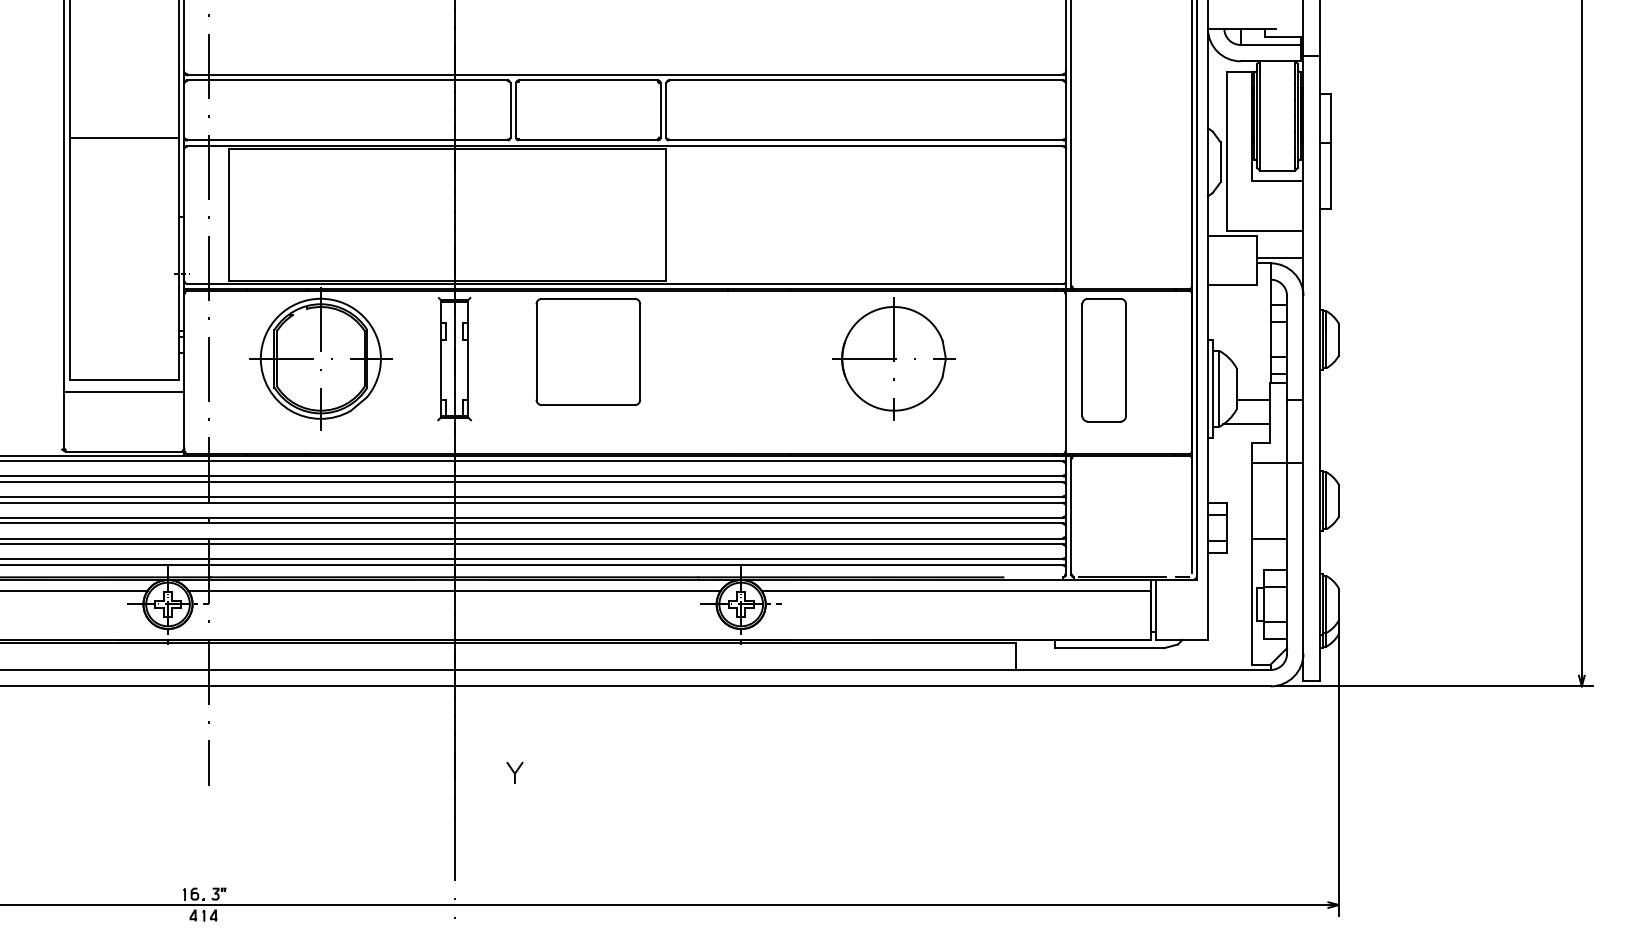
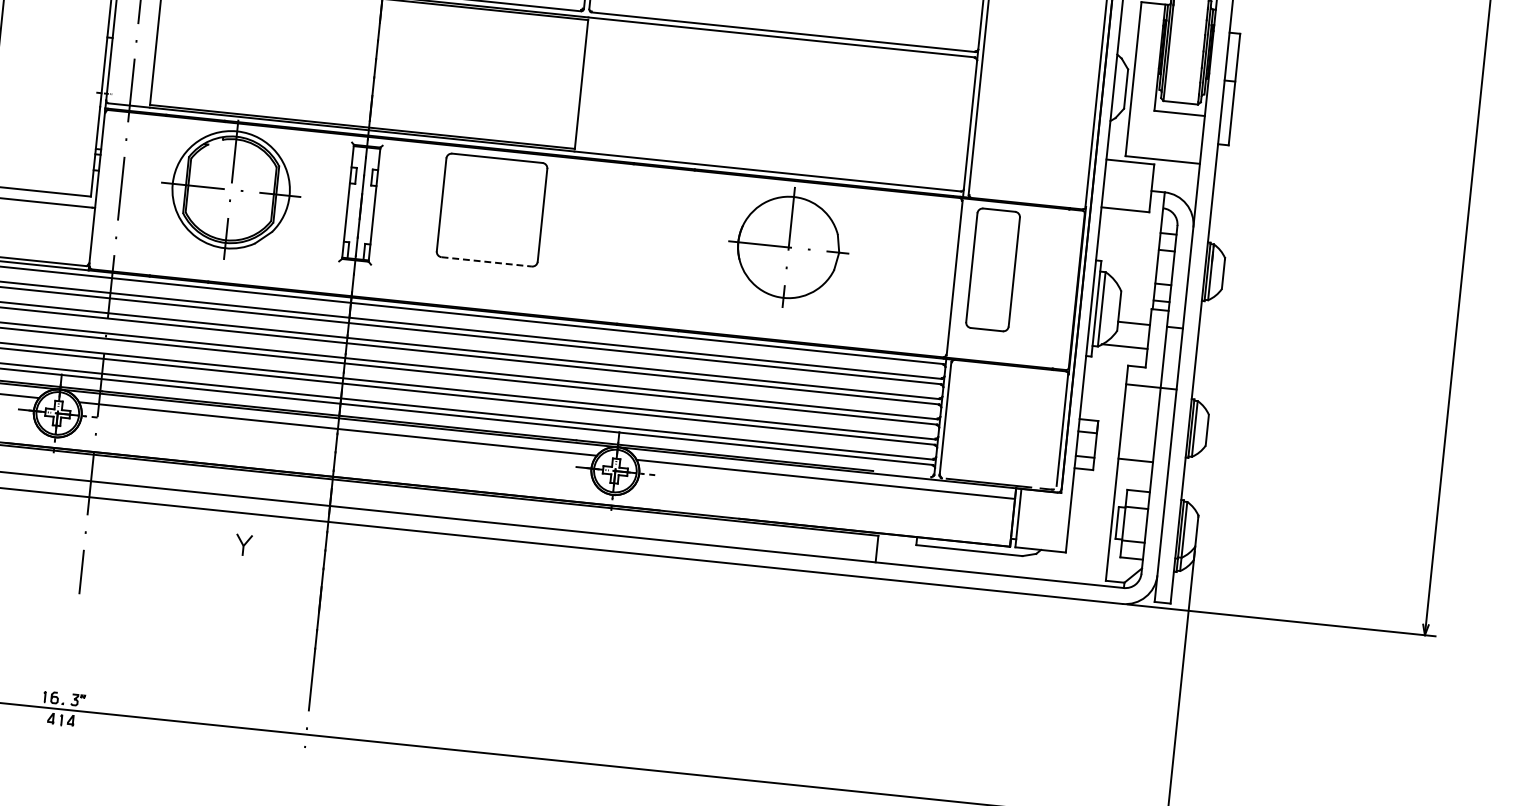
line: (1280, 257) -> (1174, 187), removed
line: (588, 405) -> (486, 262), solid -> dashed
part: (514, 772) -> (243, 544), moved

